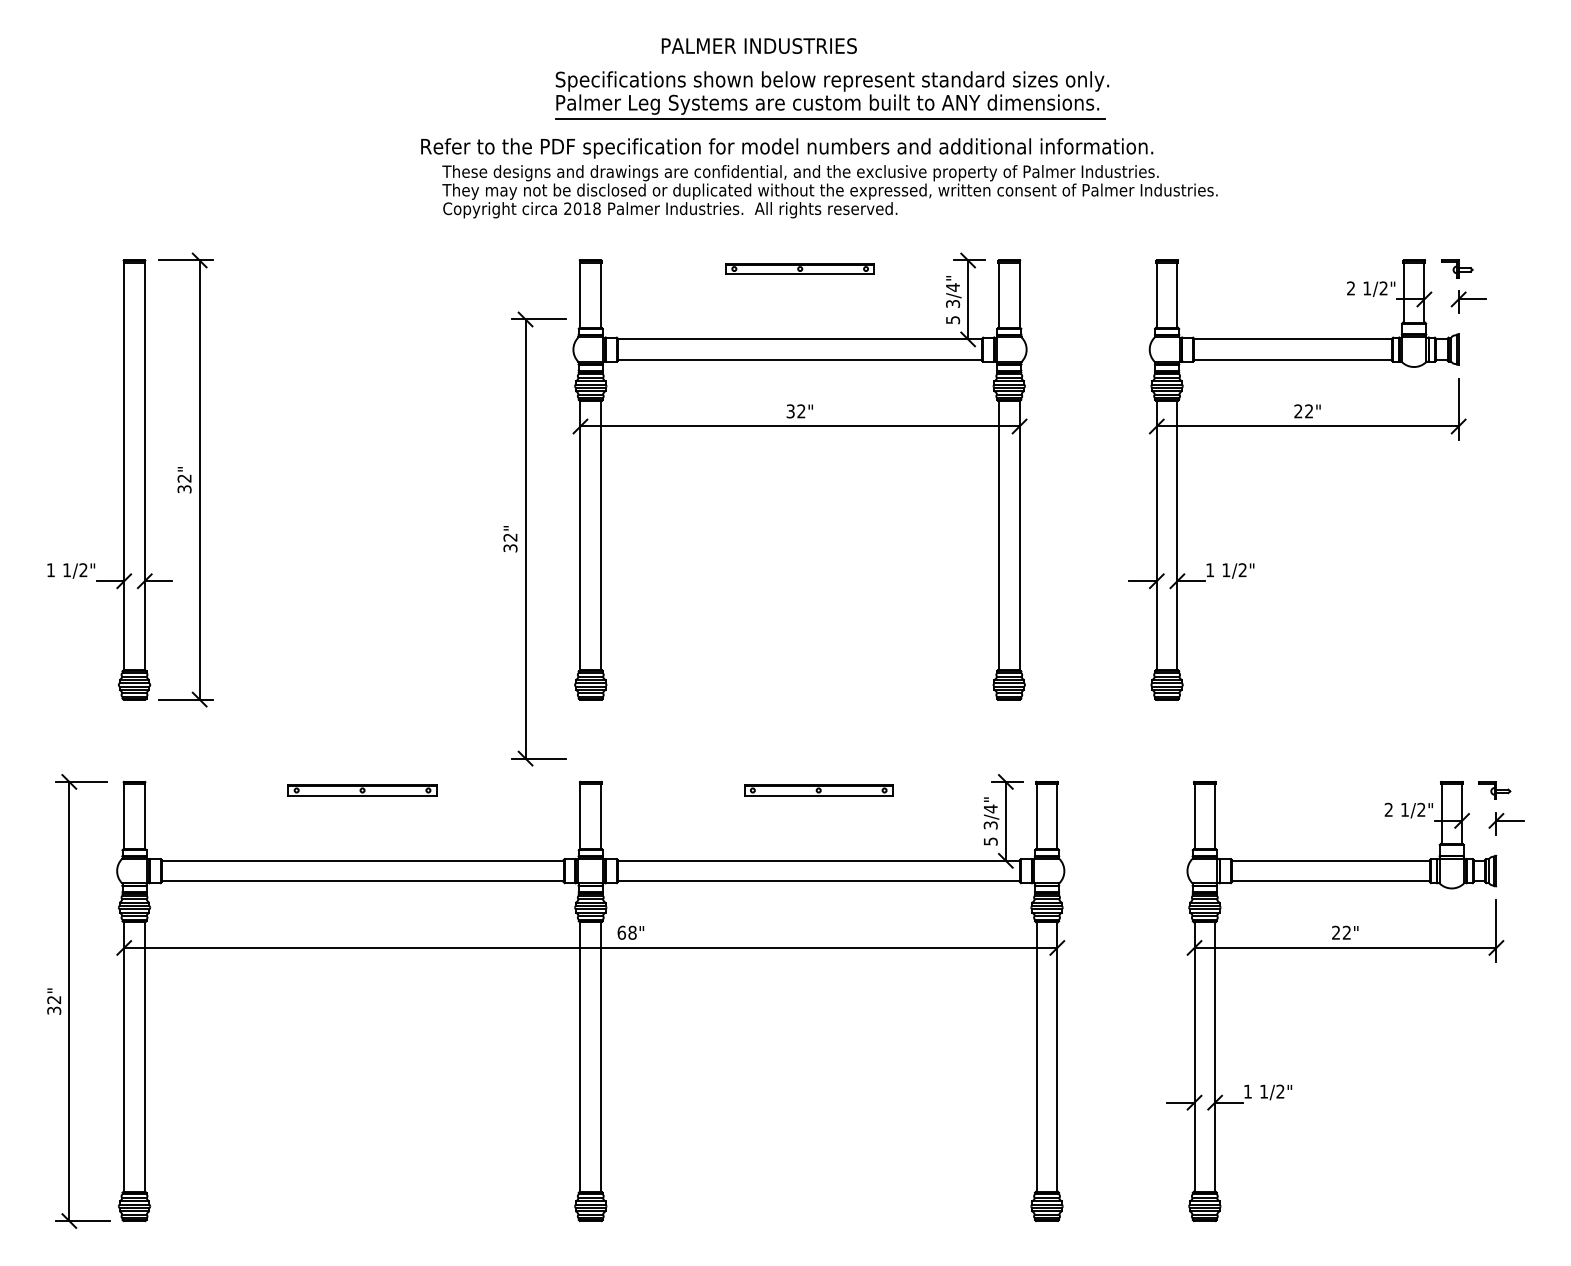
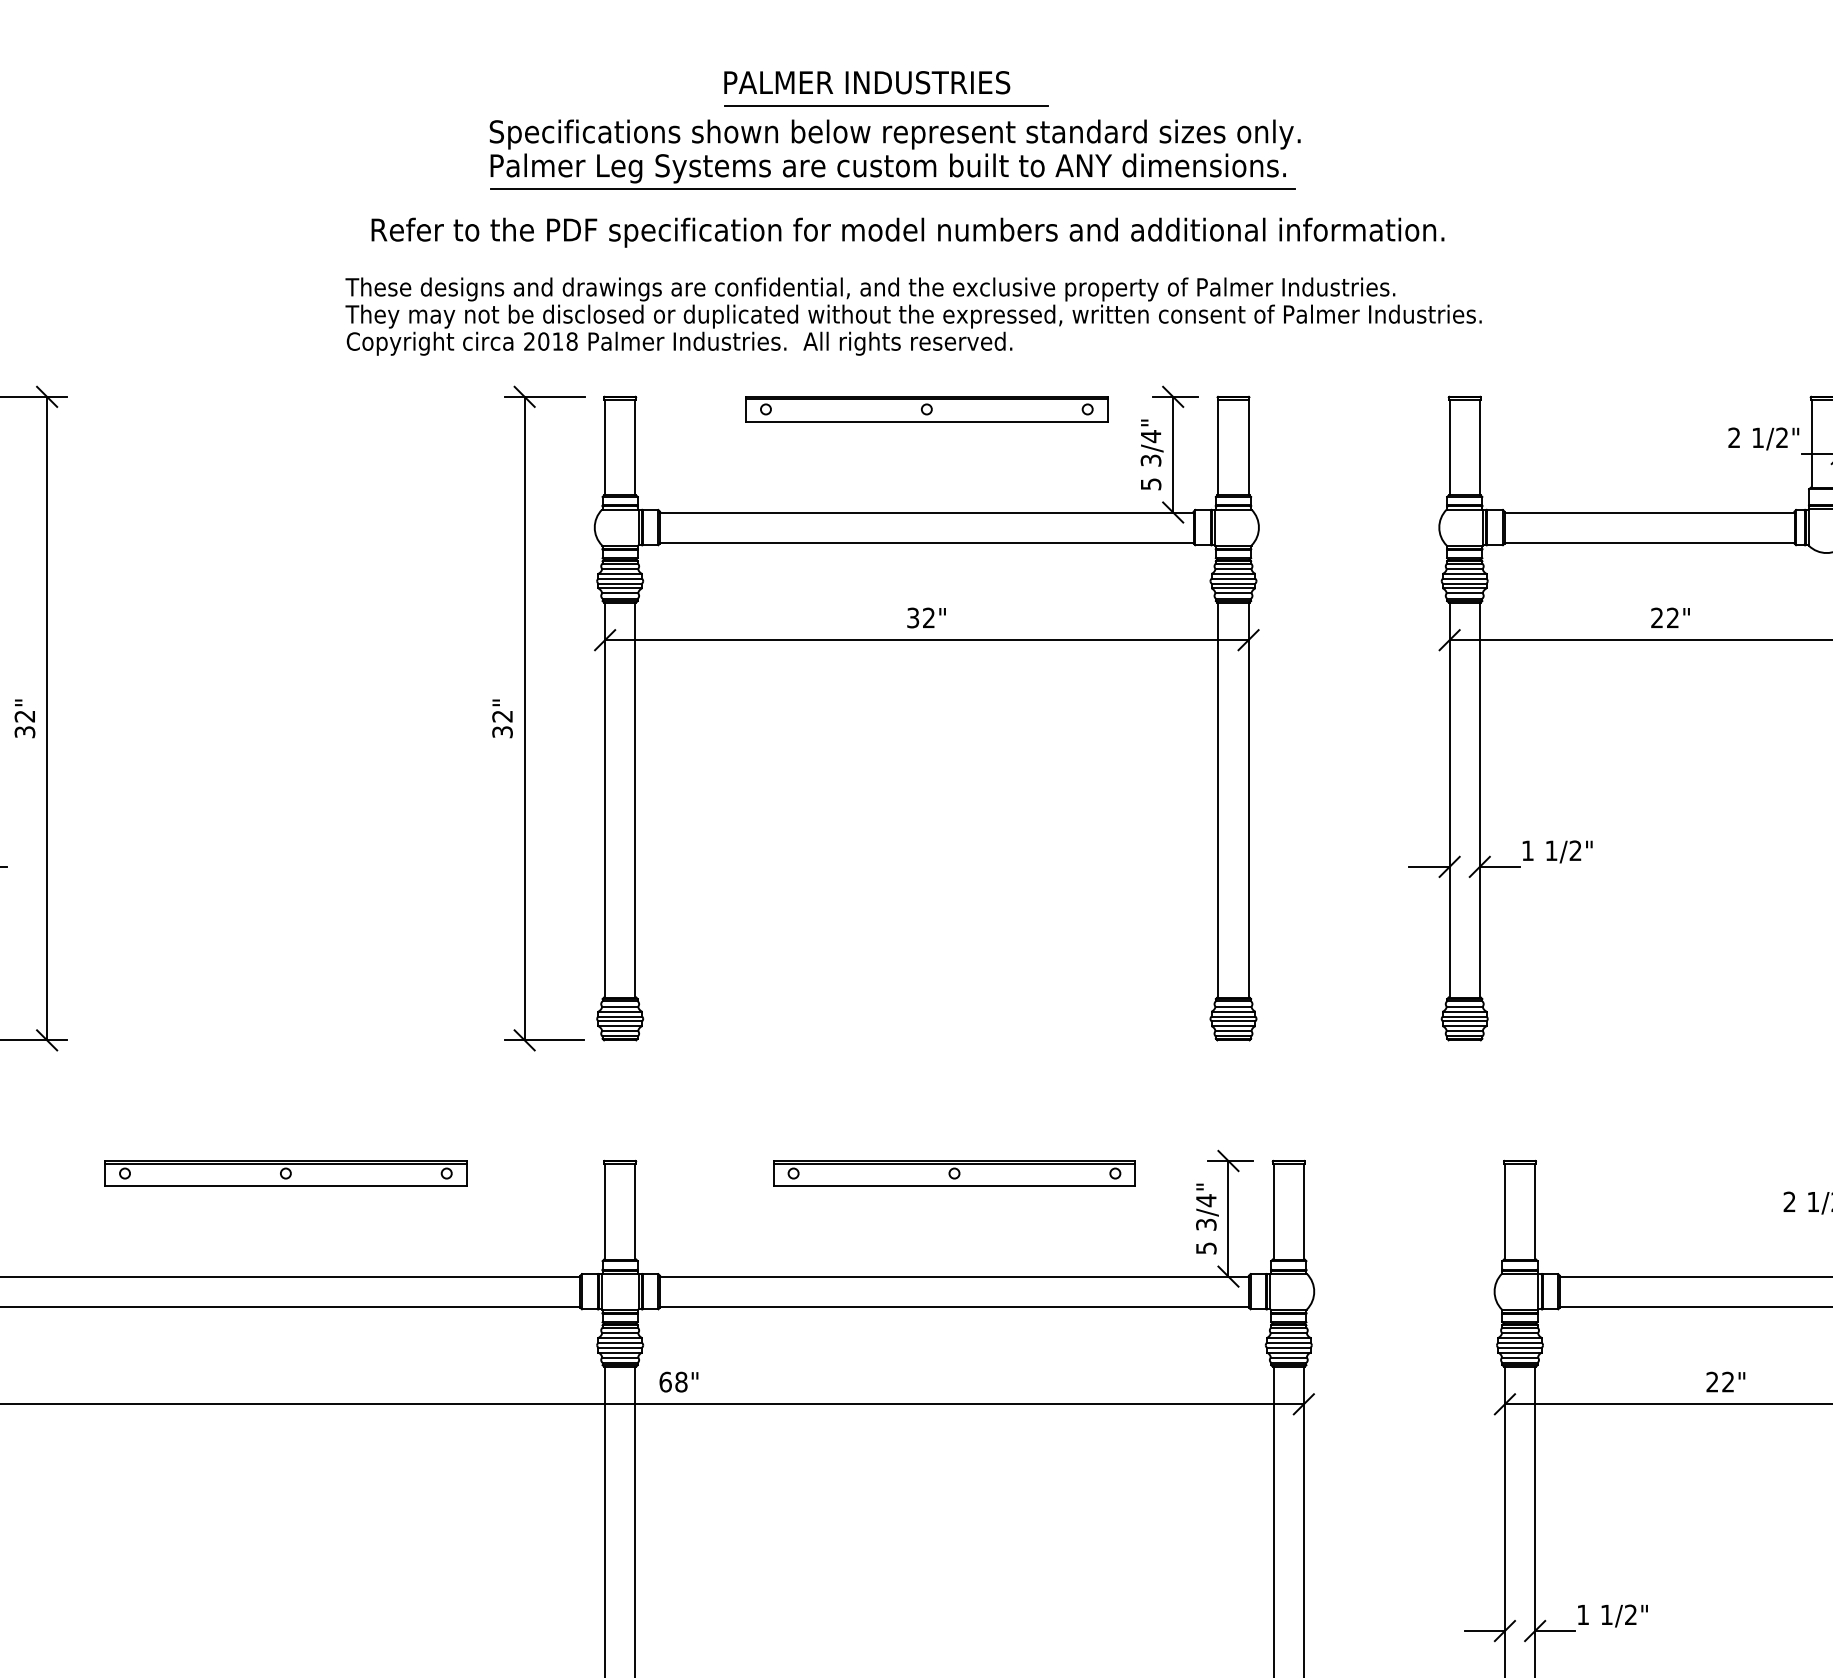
line: (772, 61) -> (886, 105), added
part: (832, 95) -> (895, 155), moved
text: (829, 191) -> (912, 316), moved
part: (800, 268) -> (927, 408), size x1.67
part: (526, 538) -> (526, 717), moved
part: (362, 790) -> (285, 1173), size x1.67
part: (818, 790) -> (953, 1173), size x1.67

